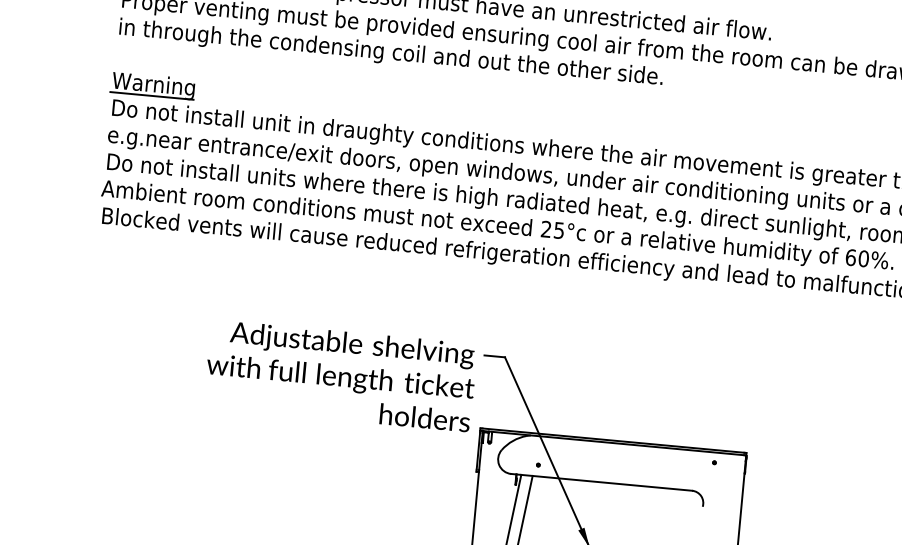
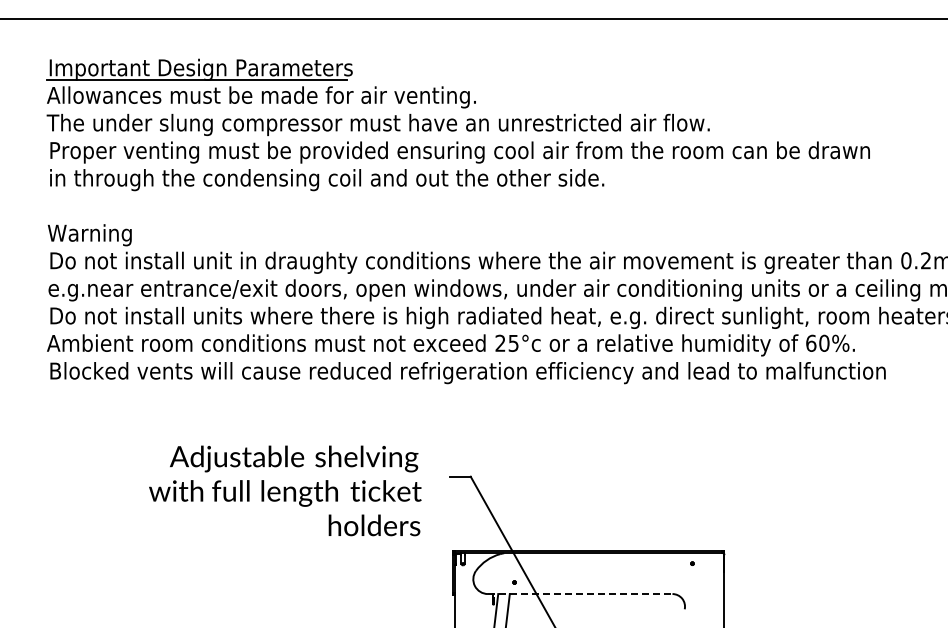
line: (151, 95) -> (88, 245), removed
text: (340, 375) -> (285, 490), moved
line: (601, 482) -> (580, 594), solid -> dashed

